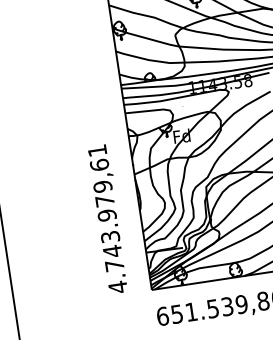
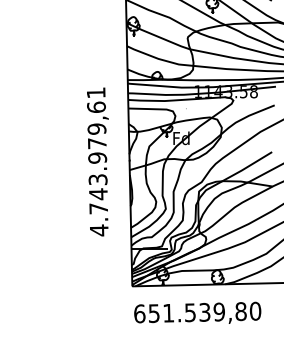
text: (107, 218) -> (97, 161), moved

